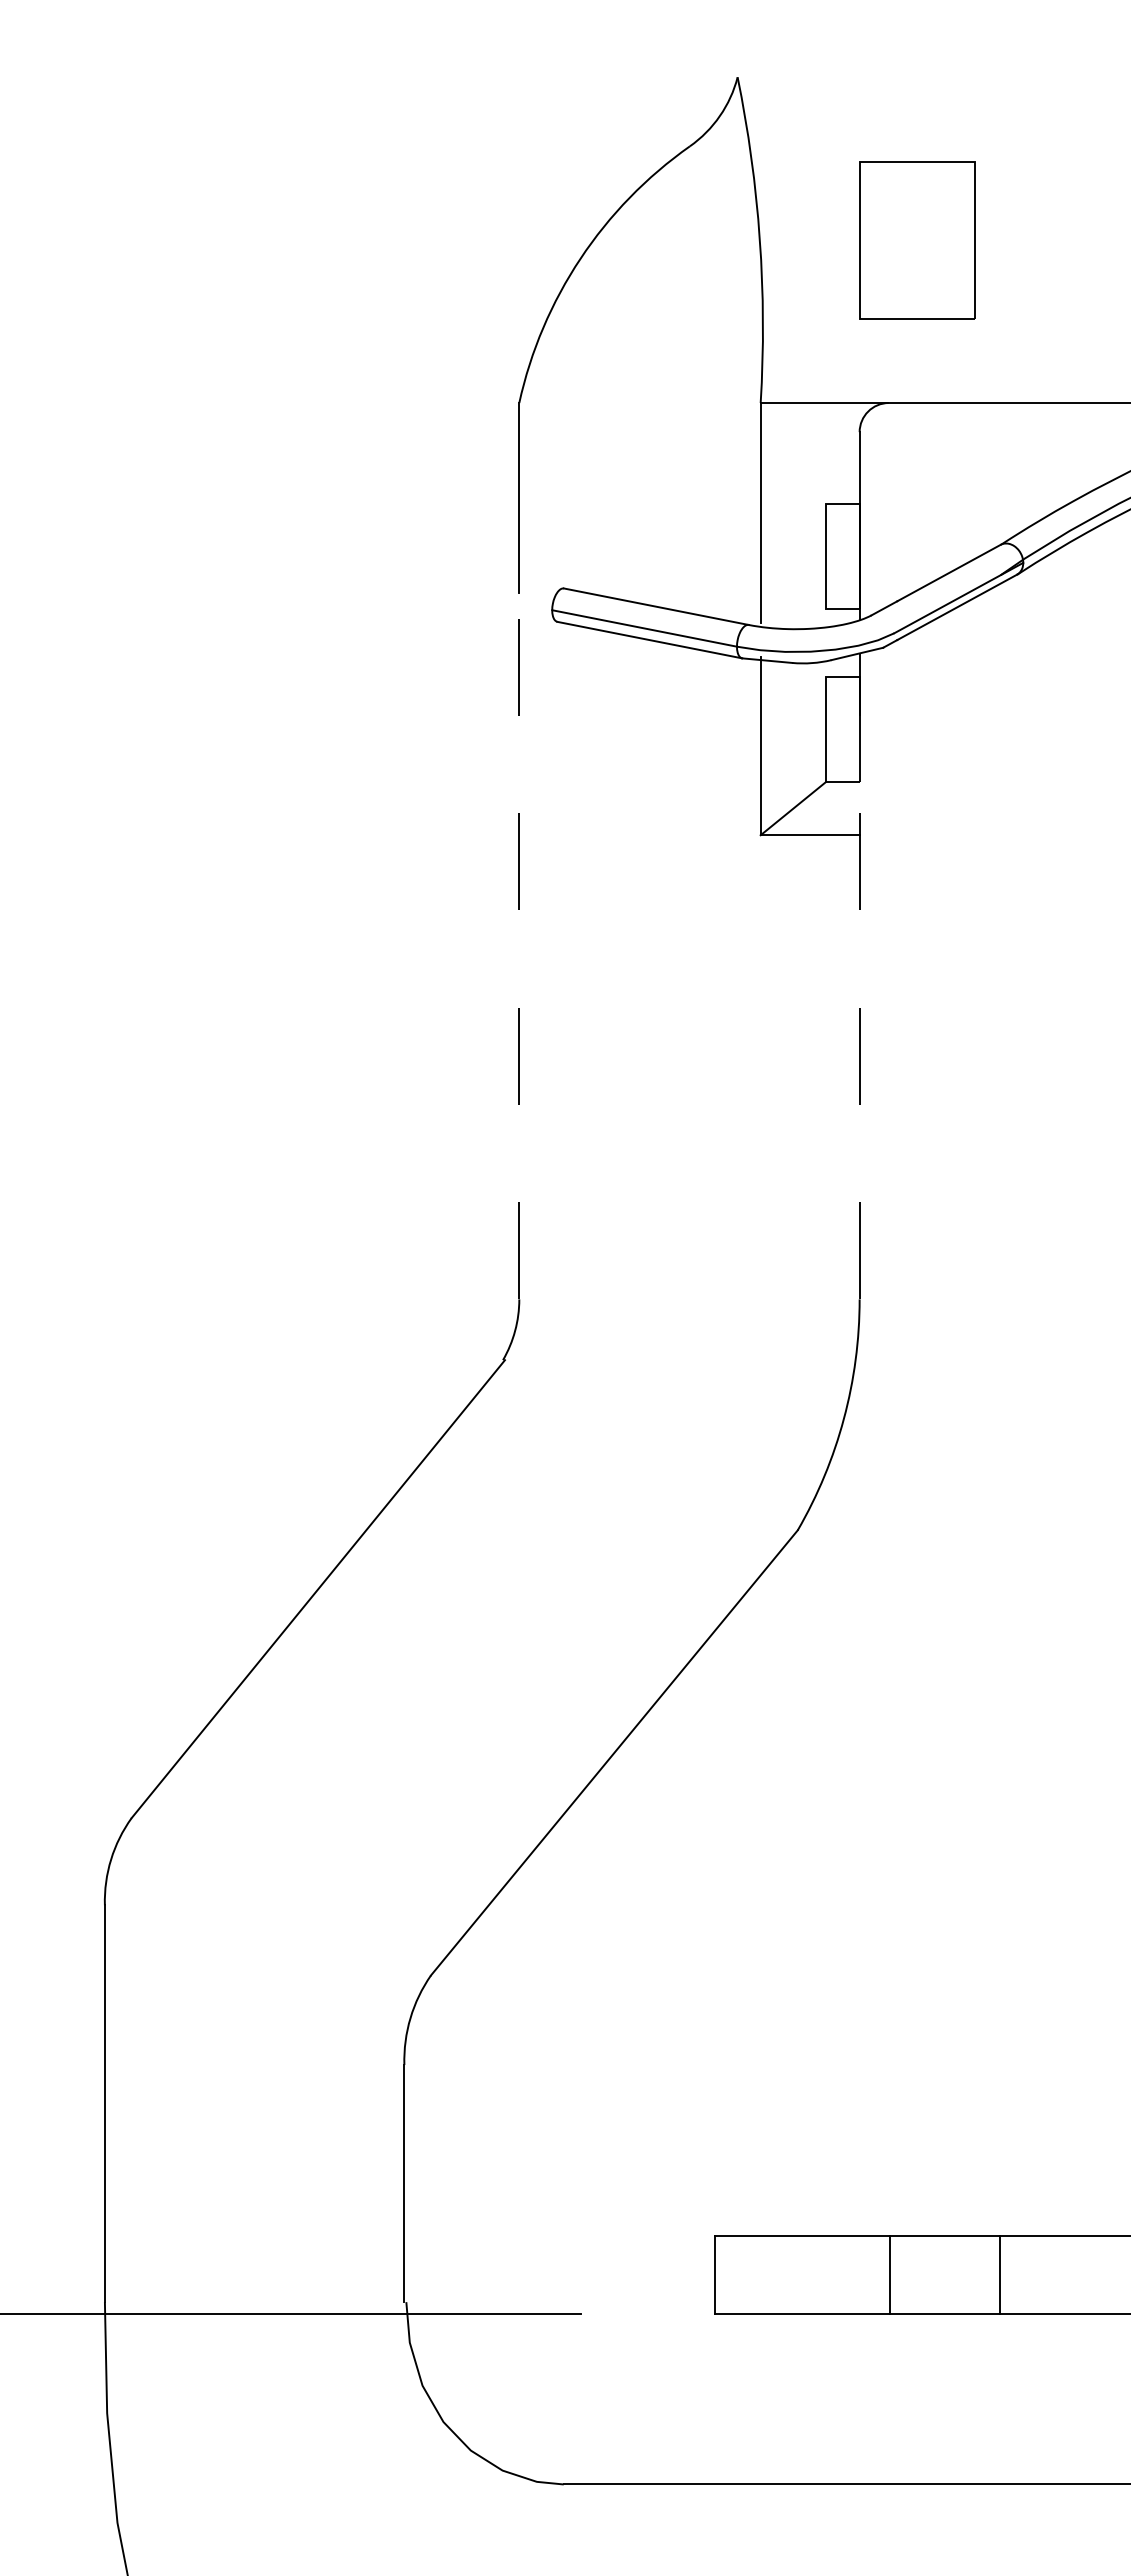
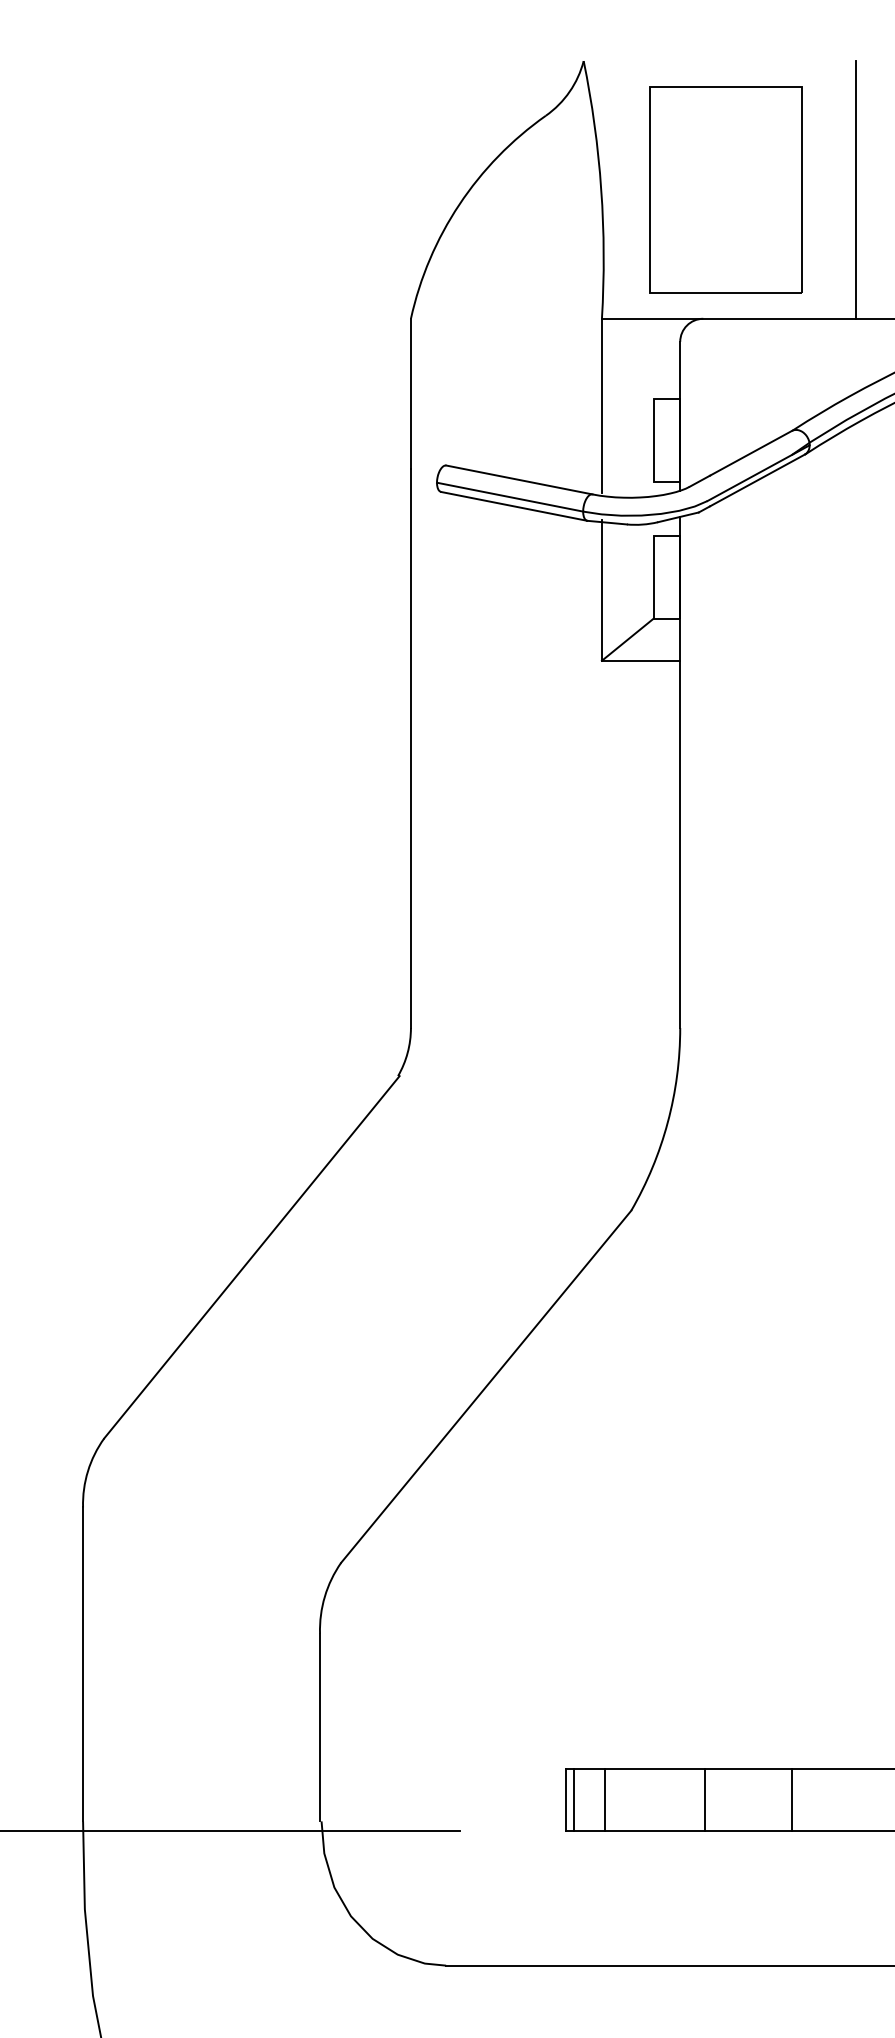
part: (916, 240) -> (725, 190), size x1.67
line: (1081, 240) -> (855, 190), added
line: (519, 945) -> (411, 748), dashed -> solid
line: (859, 976) -> (680, 772), dashed -> solid
line: (724, 2274) -> (573, 1799), added
line: (765, 2274) -> (605, 1799), added

